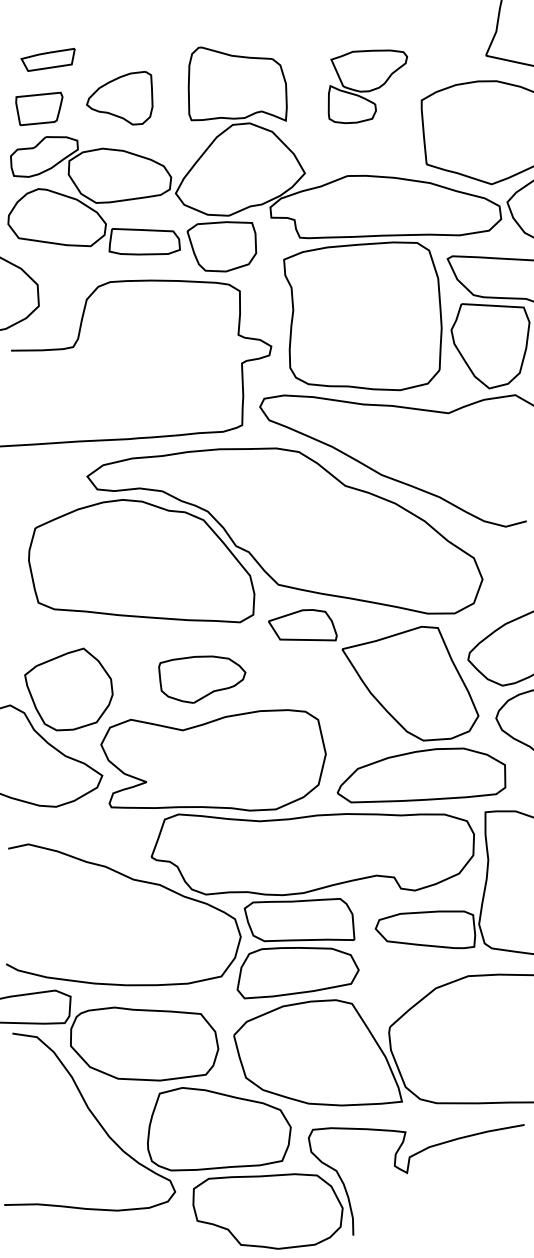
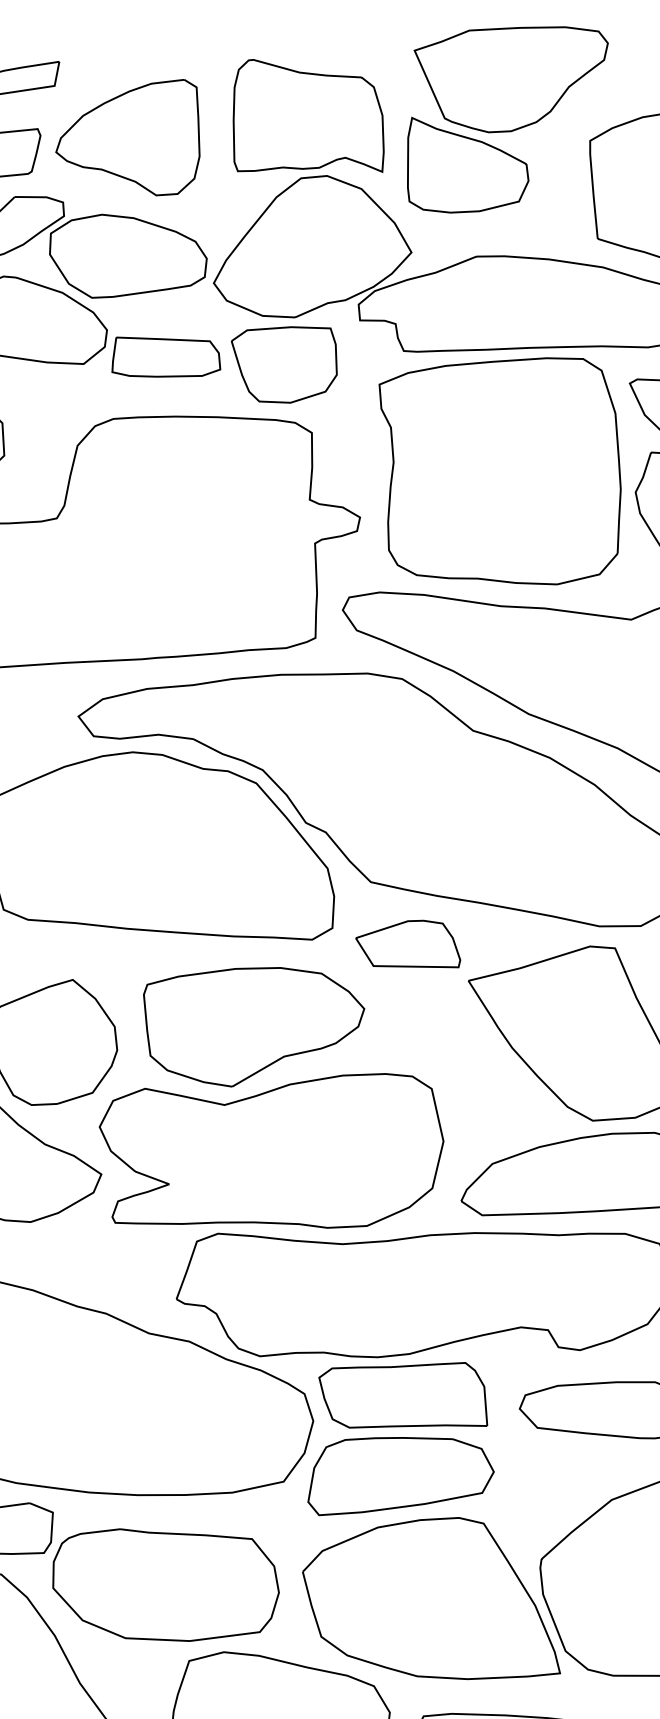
part: (367, 86) -> (507, 119), size x1.67
part: (119, 97) -> (127, 136), size x1.43
part: (202, 679) -> (254, 1027), size x1.67

